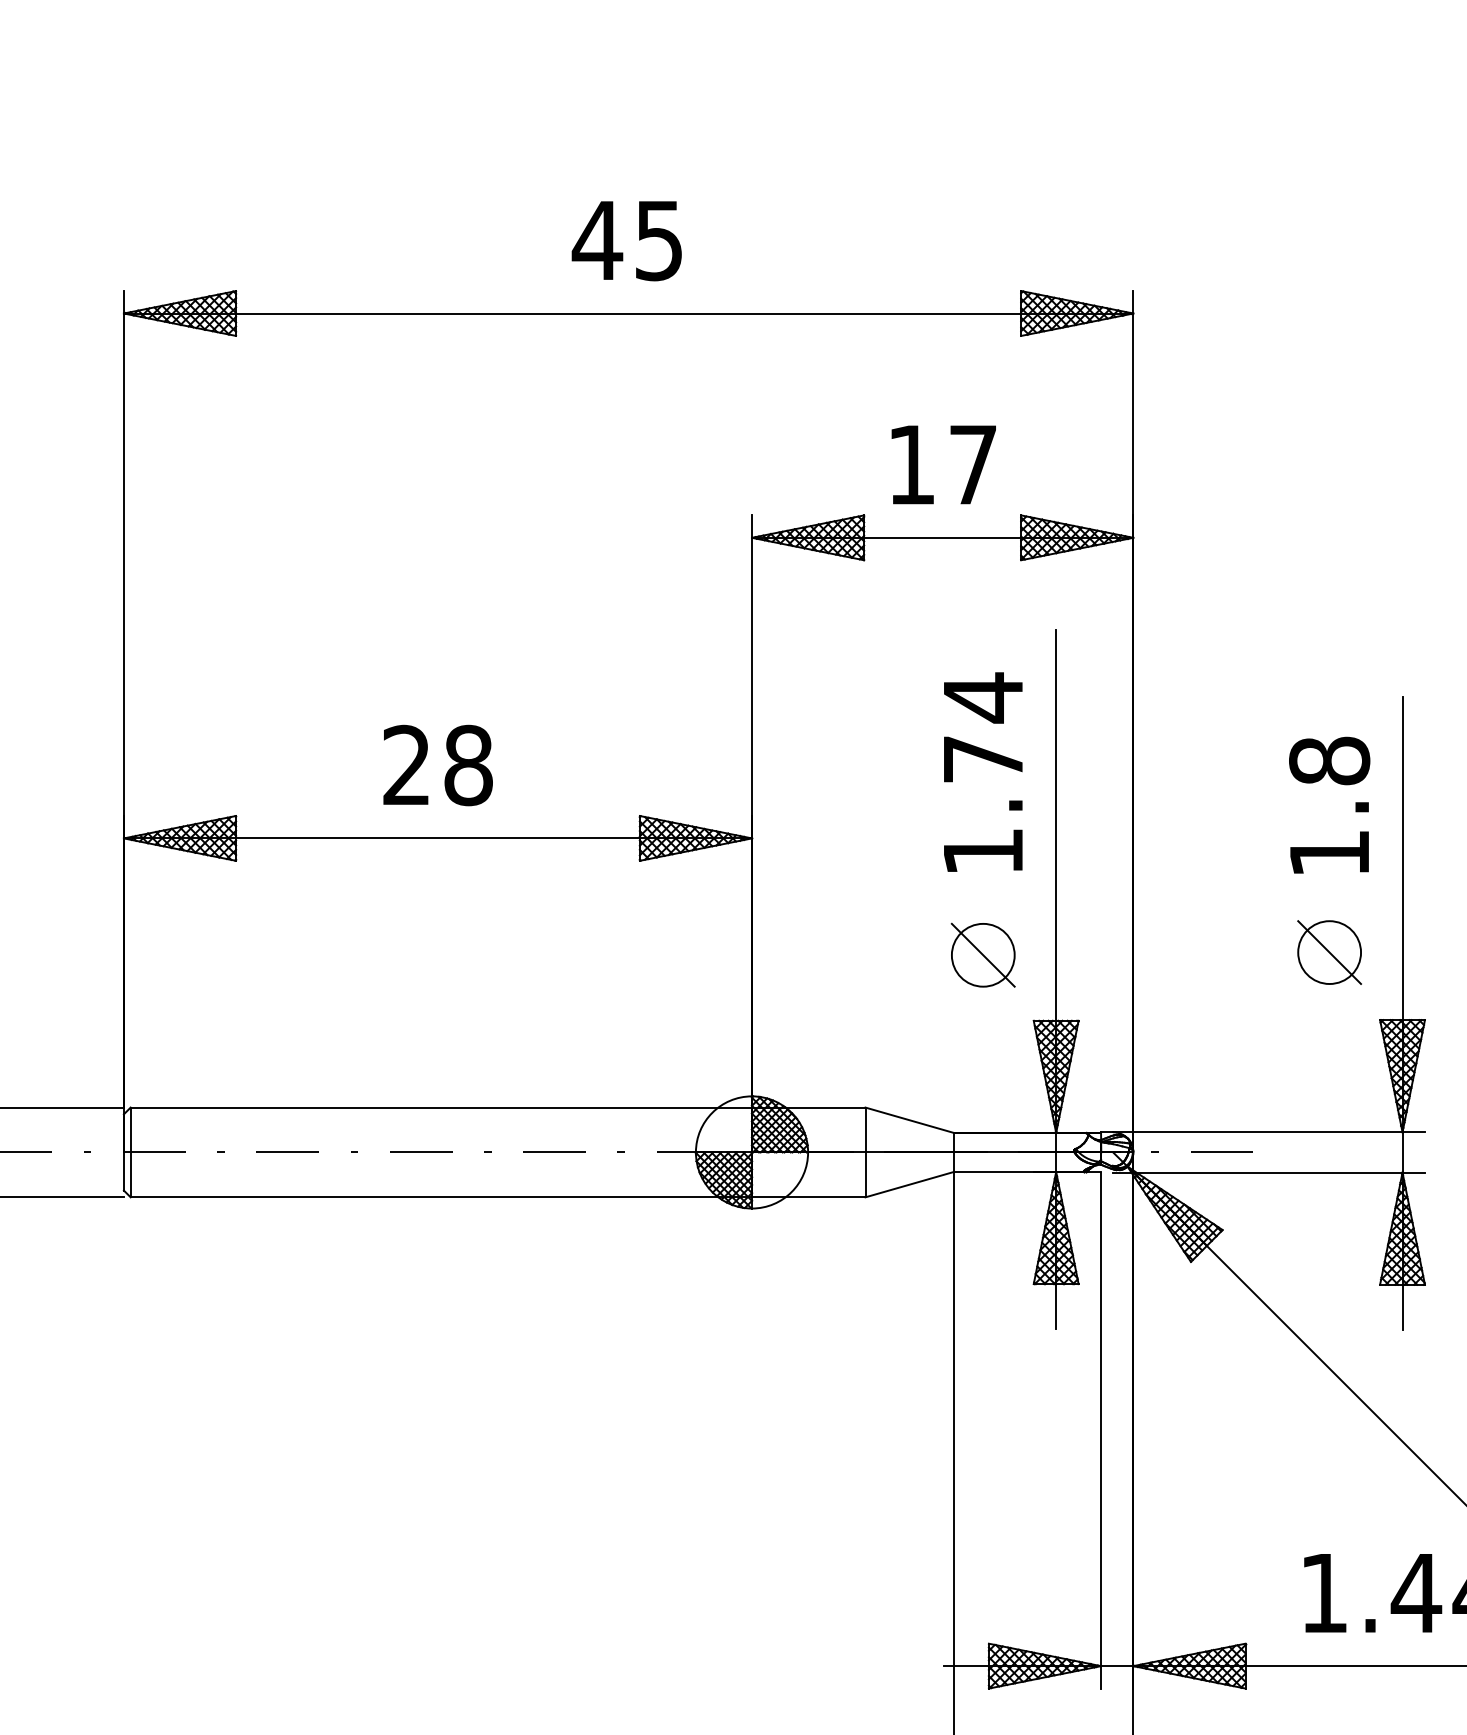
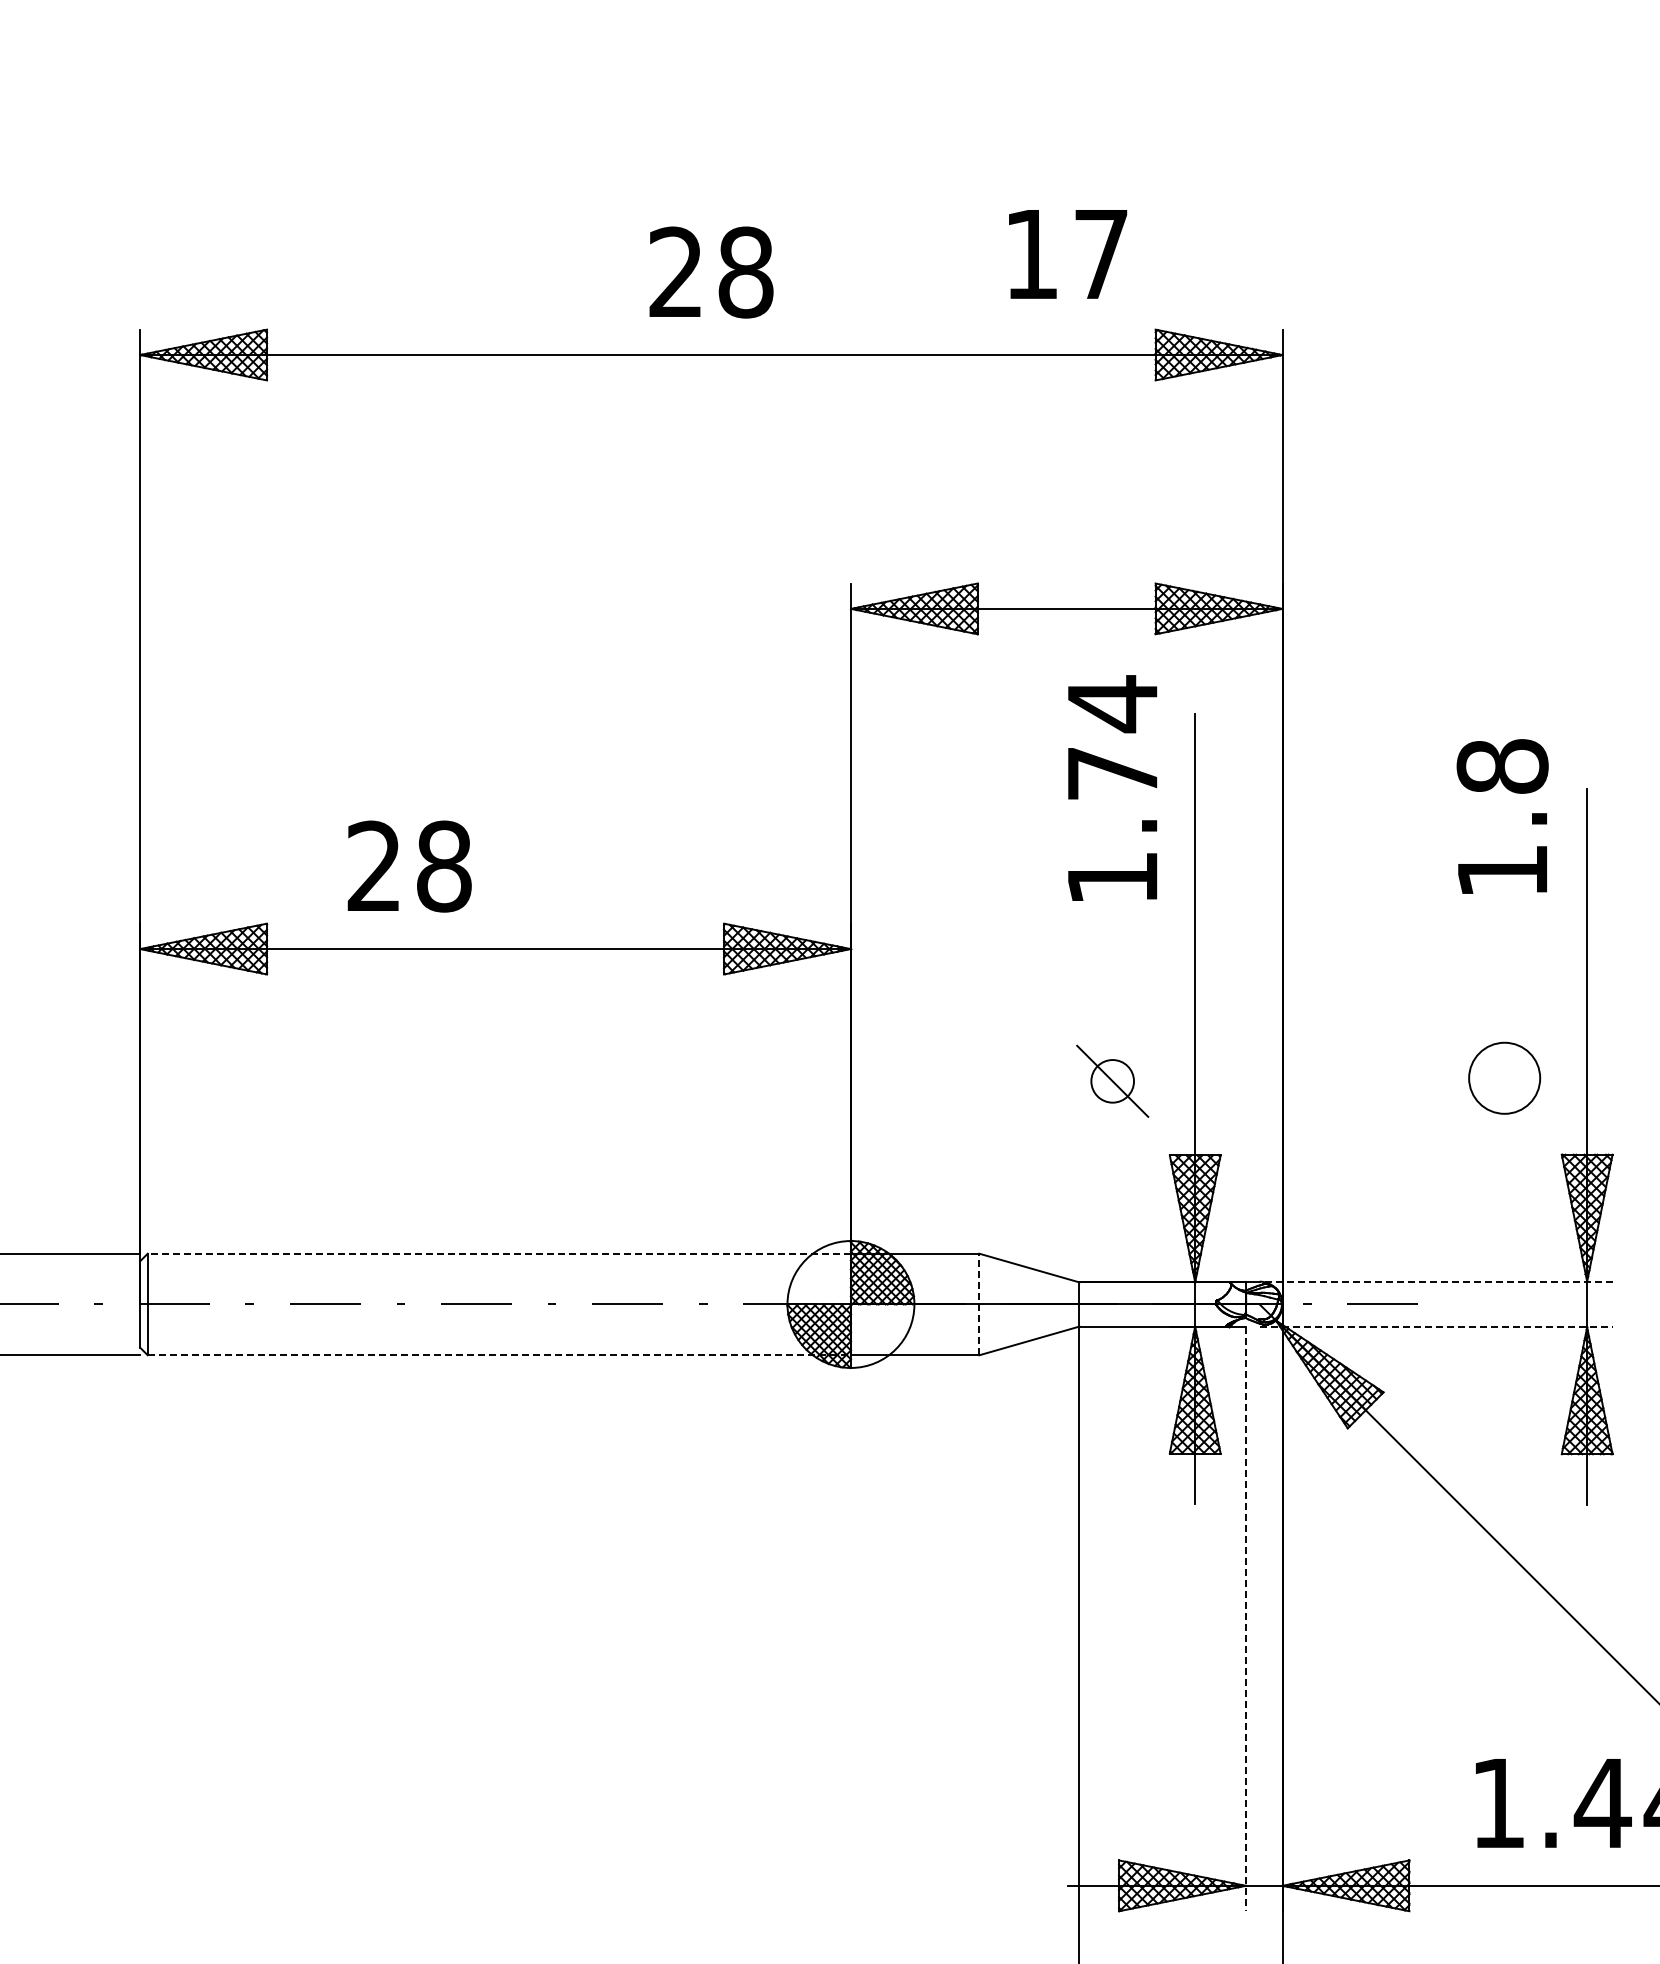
text: (627, 240) -> (710, 272), 45 -> 28
text: (944, 465) -> (1068, 254), moved
text: (437, 765) -> (409, 866), moved
text: (983, 771) -> (1112, 787), moved
text: (1329, 805) -> (1502, 816), moved
line: (1329, 951) -> (1504, 1077), removed
circle: (983, 954) -> (1112, 1080), size x0.6
line: (441, 1107) -> (499, 1253), solid -> dashed
line: (1268, 1132) -> (1435, 1281), solid -> dashed
line: (865, 1152) -> (979, 1304), solid -> dashed
line: (1269, 1172) -> (1436, 1327), solid -> dashed
line: (441, 1197) -> (499, 1355), solid -> dashed
line: (1100, 1430) -> (1245, 1619), solid -> dashed

